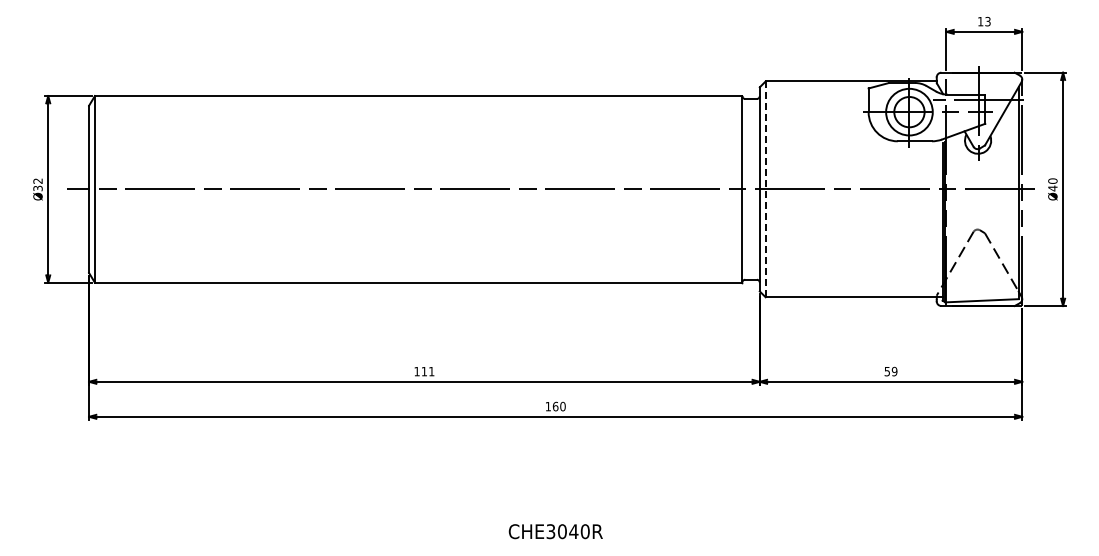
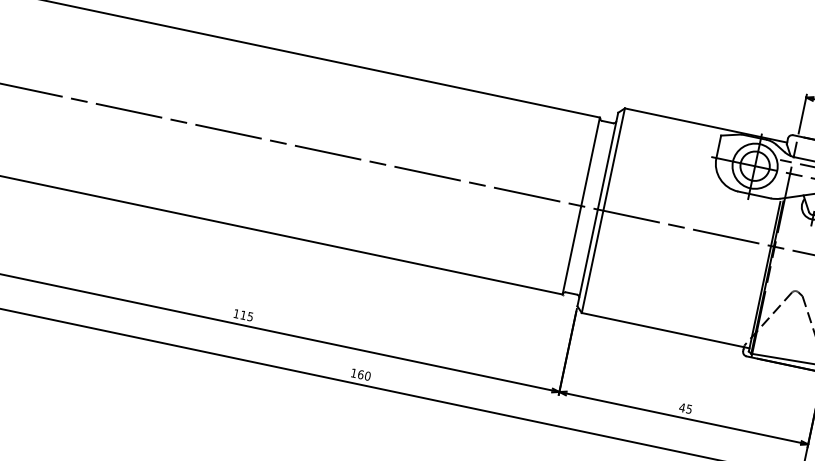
line: (765, 189) -> (603, 210), dashed -> solid
text: (431, 371) -> (250, 316), 111 -> 115
text: (890, 371) -> (685, 408), 59 -> 45

